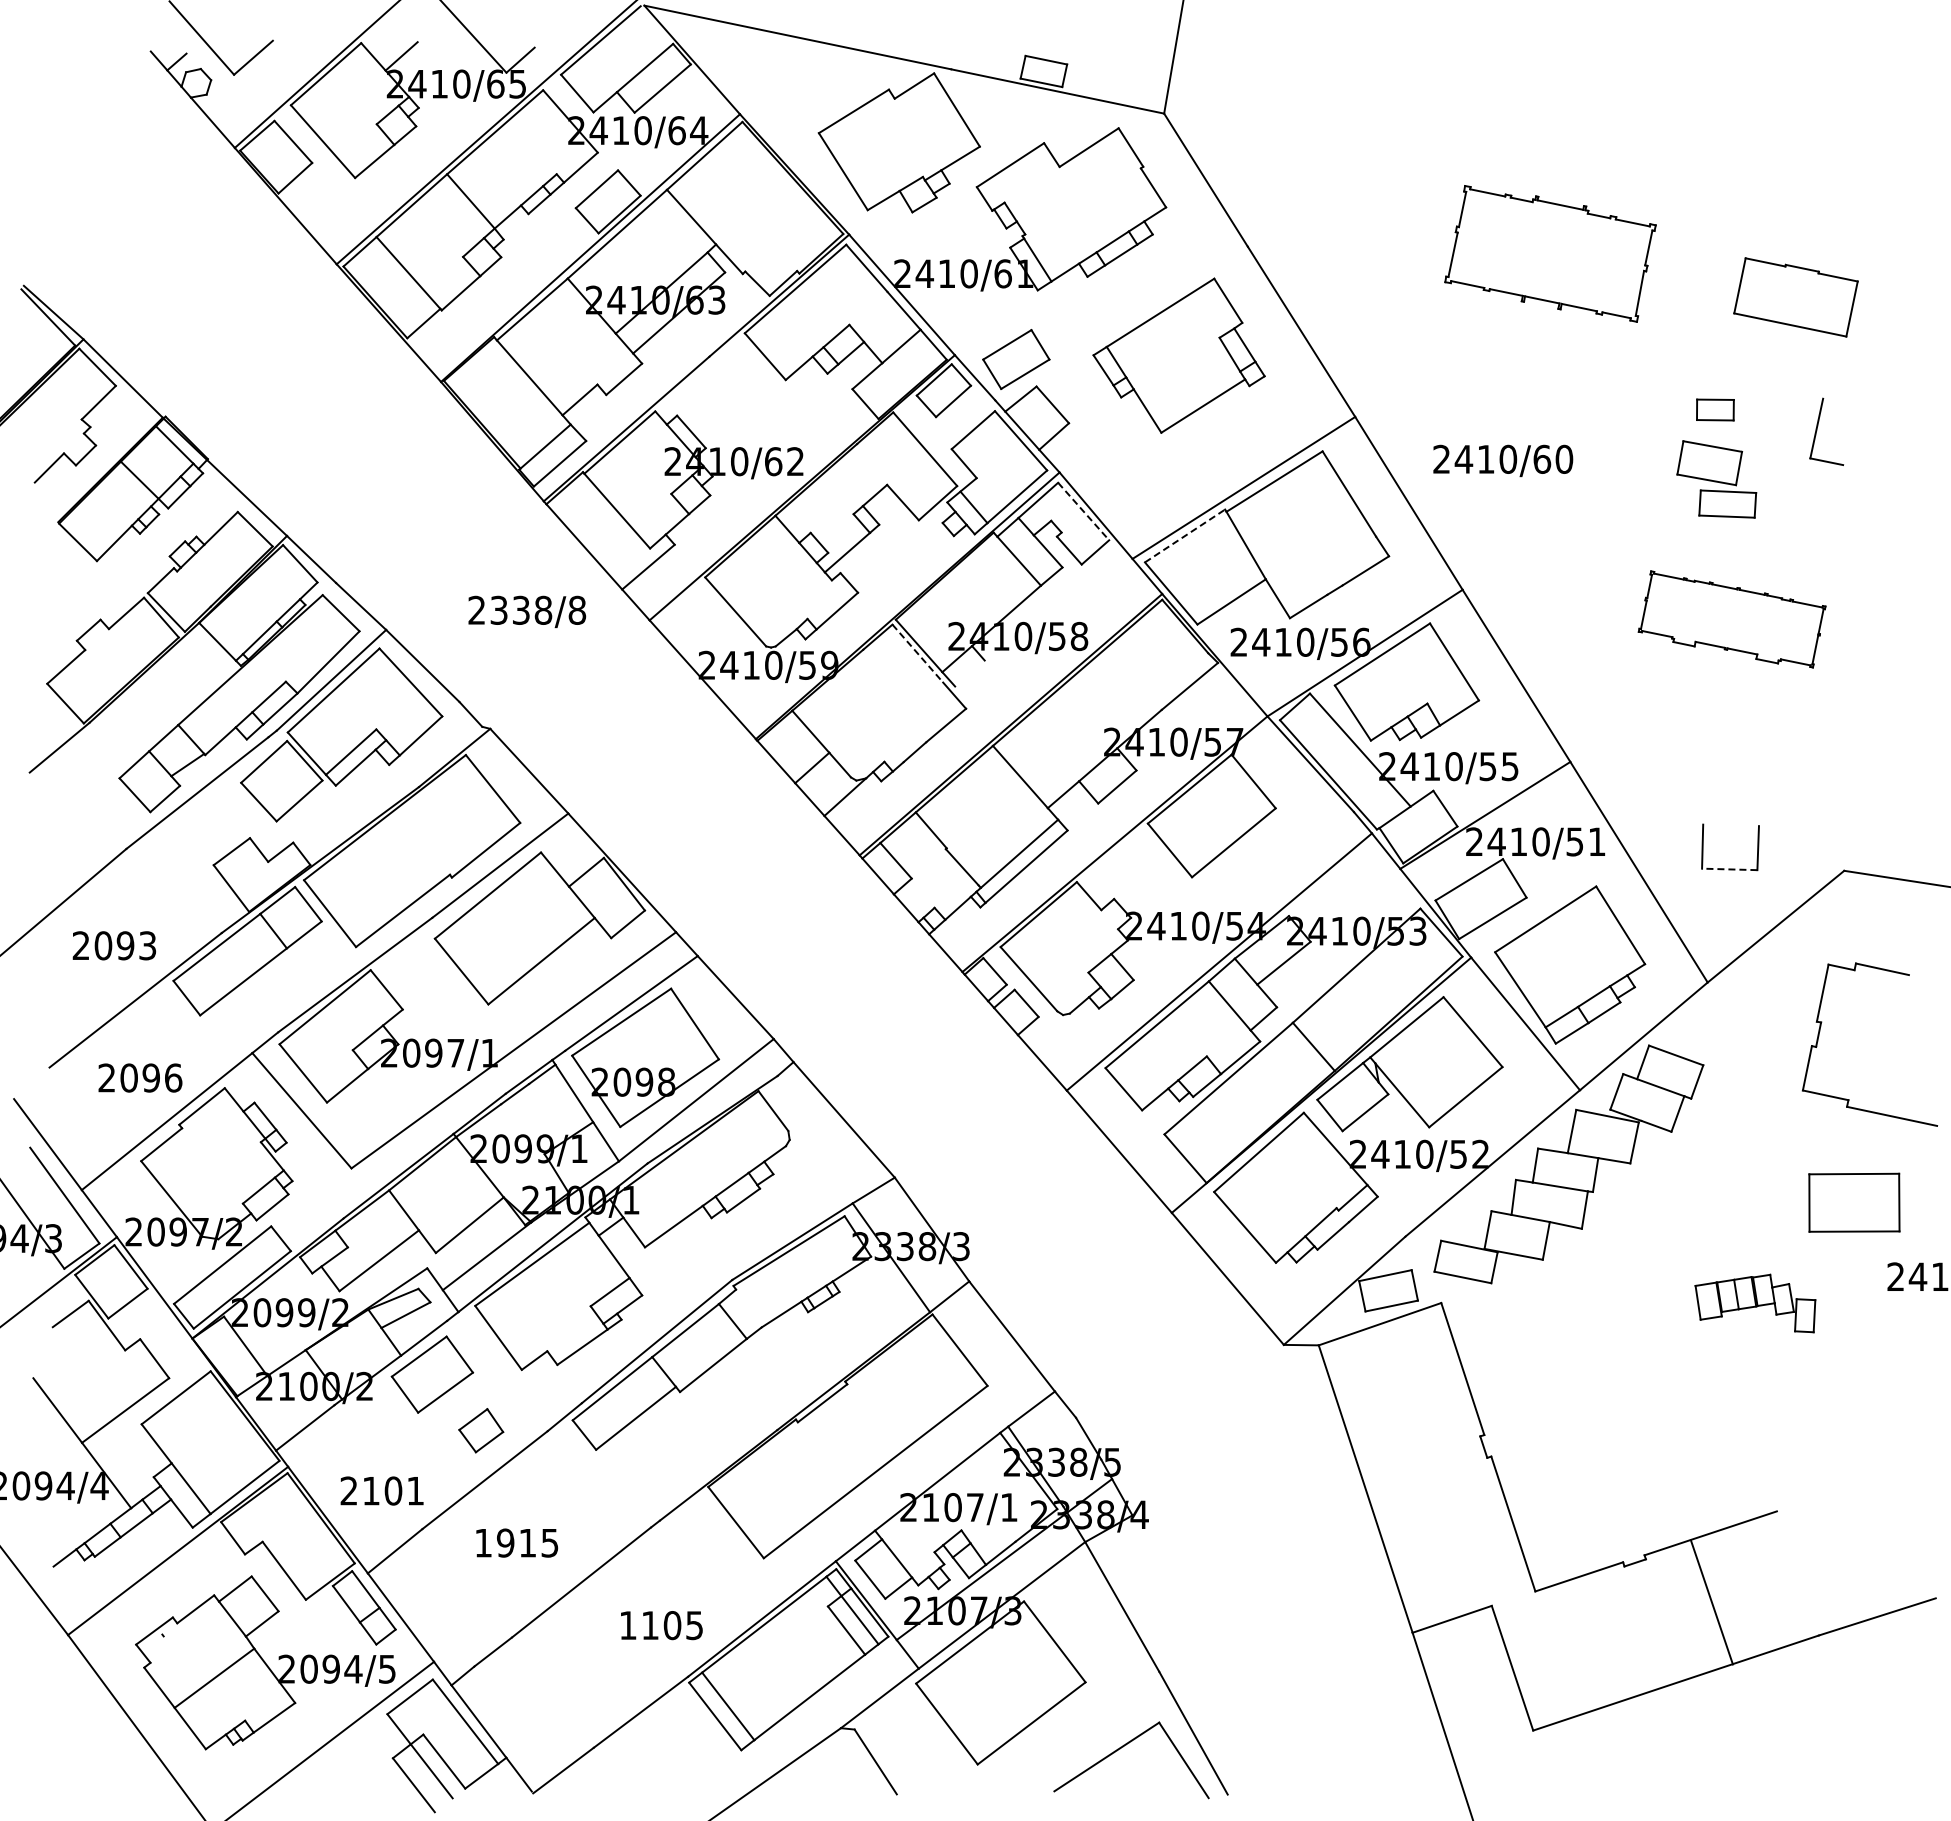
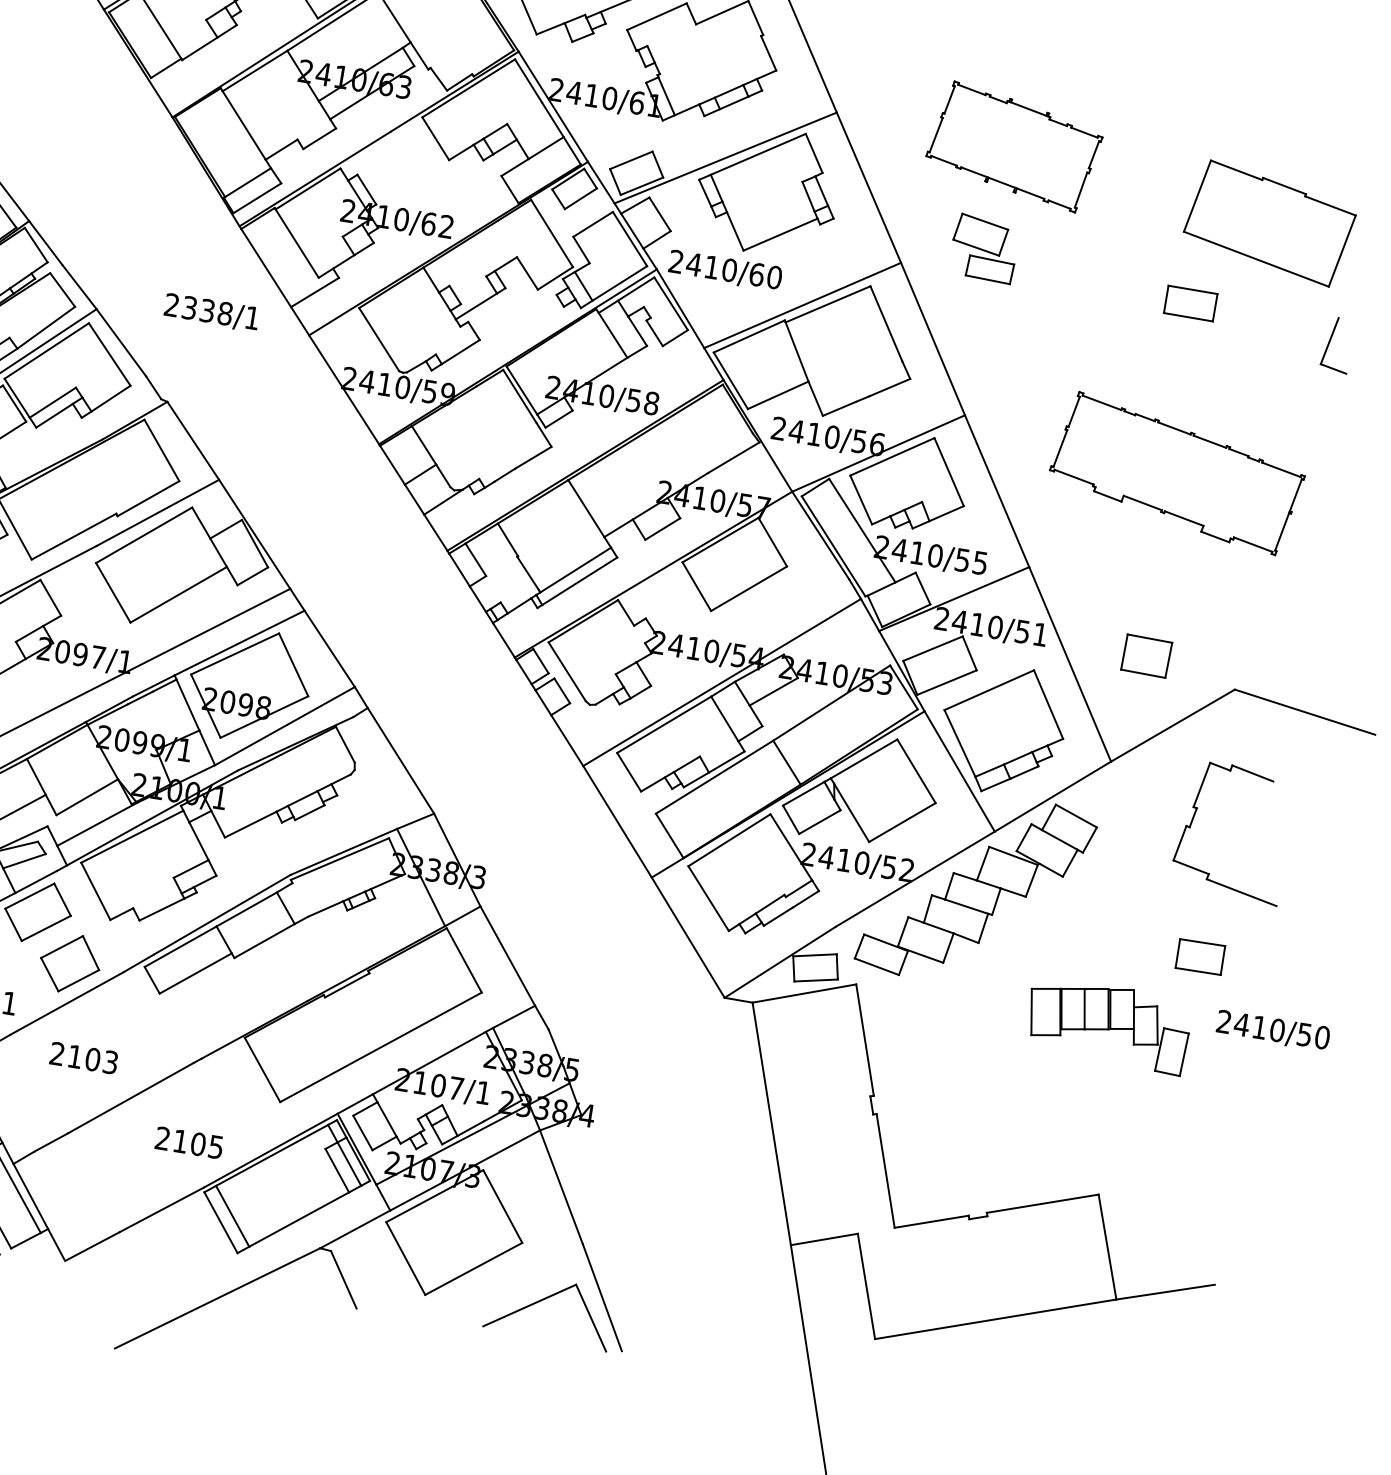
part: (1550, 253) -> (1014, 146), moved
part: (1795, 297) -> (1269, 223), size x1.67
line: (1121, 323) -> (725, 157), added
part: (1715, 409) -> (1190, 303), size x1.67
part: (1817, 430) -> (1330, 342), moved
text: (1503, 460) -> (725, 270), moved
part: (1716, 479) -> (984, 248), moved
line: (1083, 511) -> (671, 303), dashed -> solid
line: (1185, 535) -> (749, 336), dashed -> solid
text: (577, 609) -> (252, 317), 2338/8 -> 2338/1
part: (1731, 619) -> (1176, 473), size x1.67
line: (918, 653) -> (520, 396), dashed -> solid
line: (969, 673) -> (558, 419), added
line: (1730, 825) -> (1149, 638), added
line: (1729, 869) -> (1143, 673), dashed -> solid
part: (1854, 1202) -> (1200, 956), size x0.62
part: (1755, 1303) -> (1108, 1025), size x1.67
part: (480, 1430) -> (69, 963), size x1.67
text: (516, 1542) -> (83, 1057), 1915 -> 2103
line: (1711, 1602) -> (1107, 1247), moved
text: (627, 1625) -> (162, 1138), 1105 -> 2105

